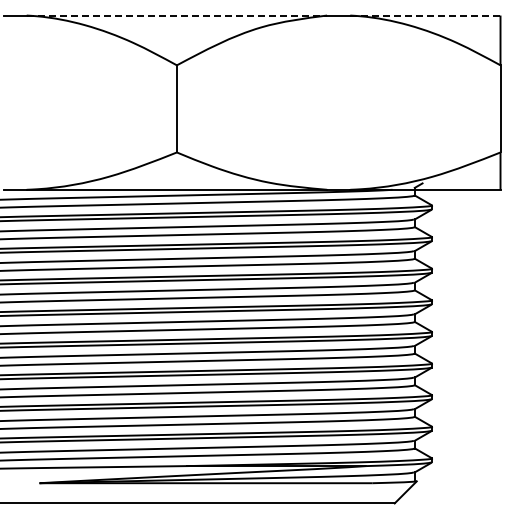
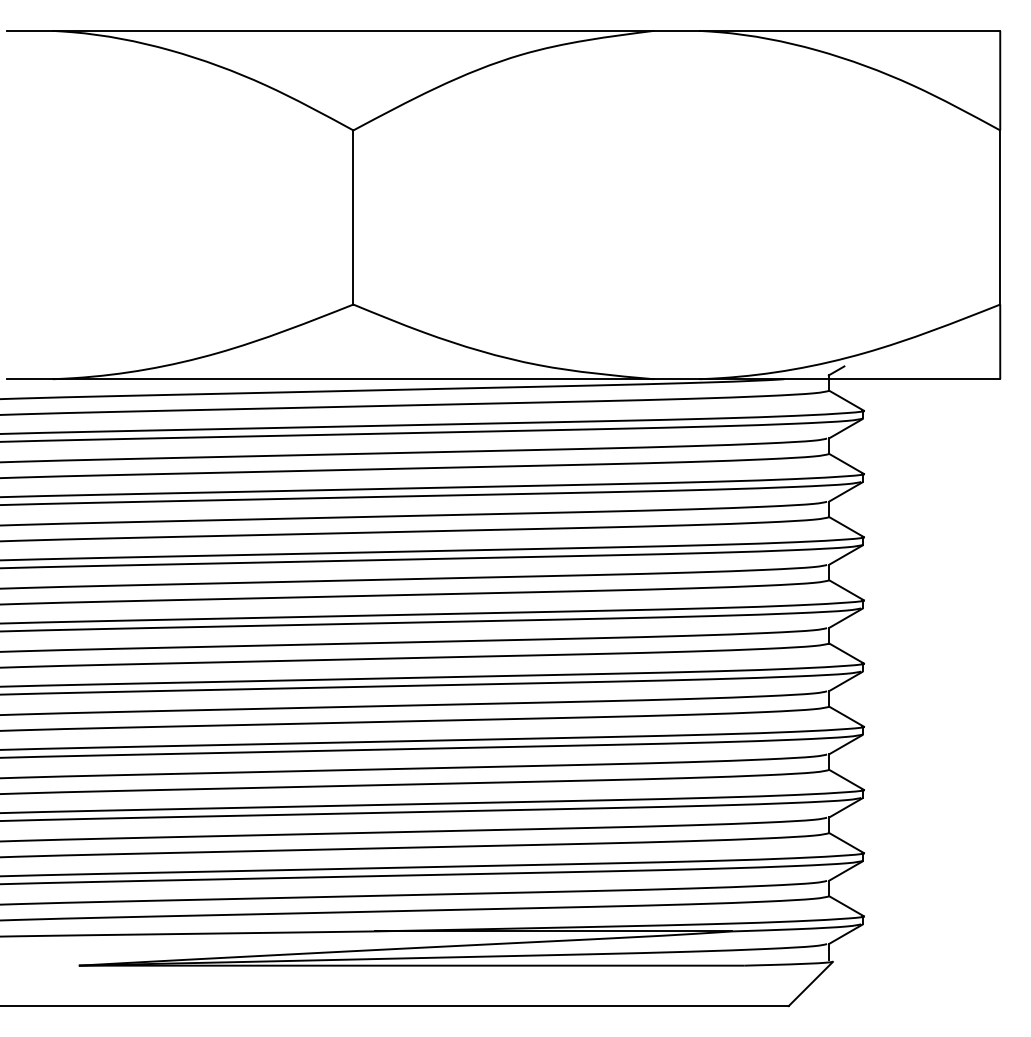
line: (177, 15) -> (354, 30), dashed -> solid
line: (425, 15) -> (850, 30), dashed -> solid

